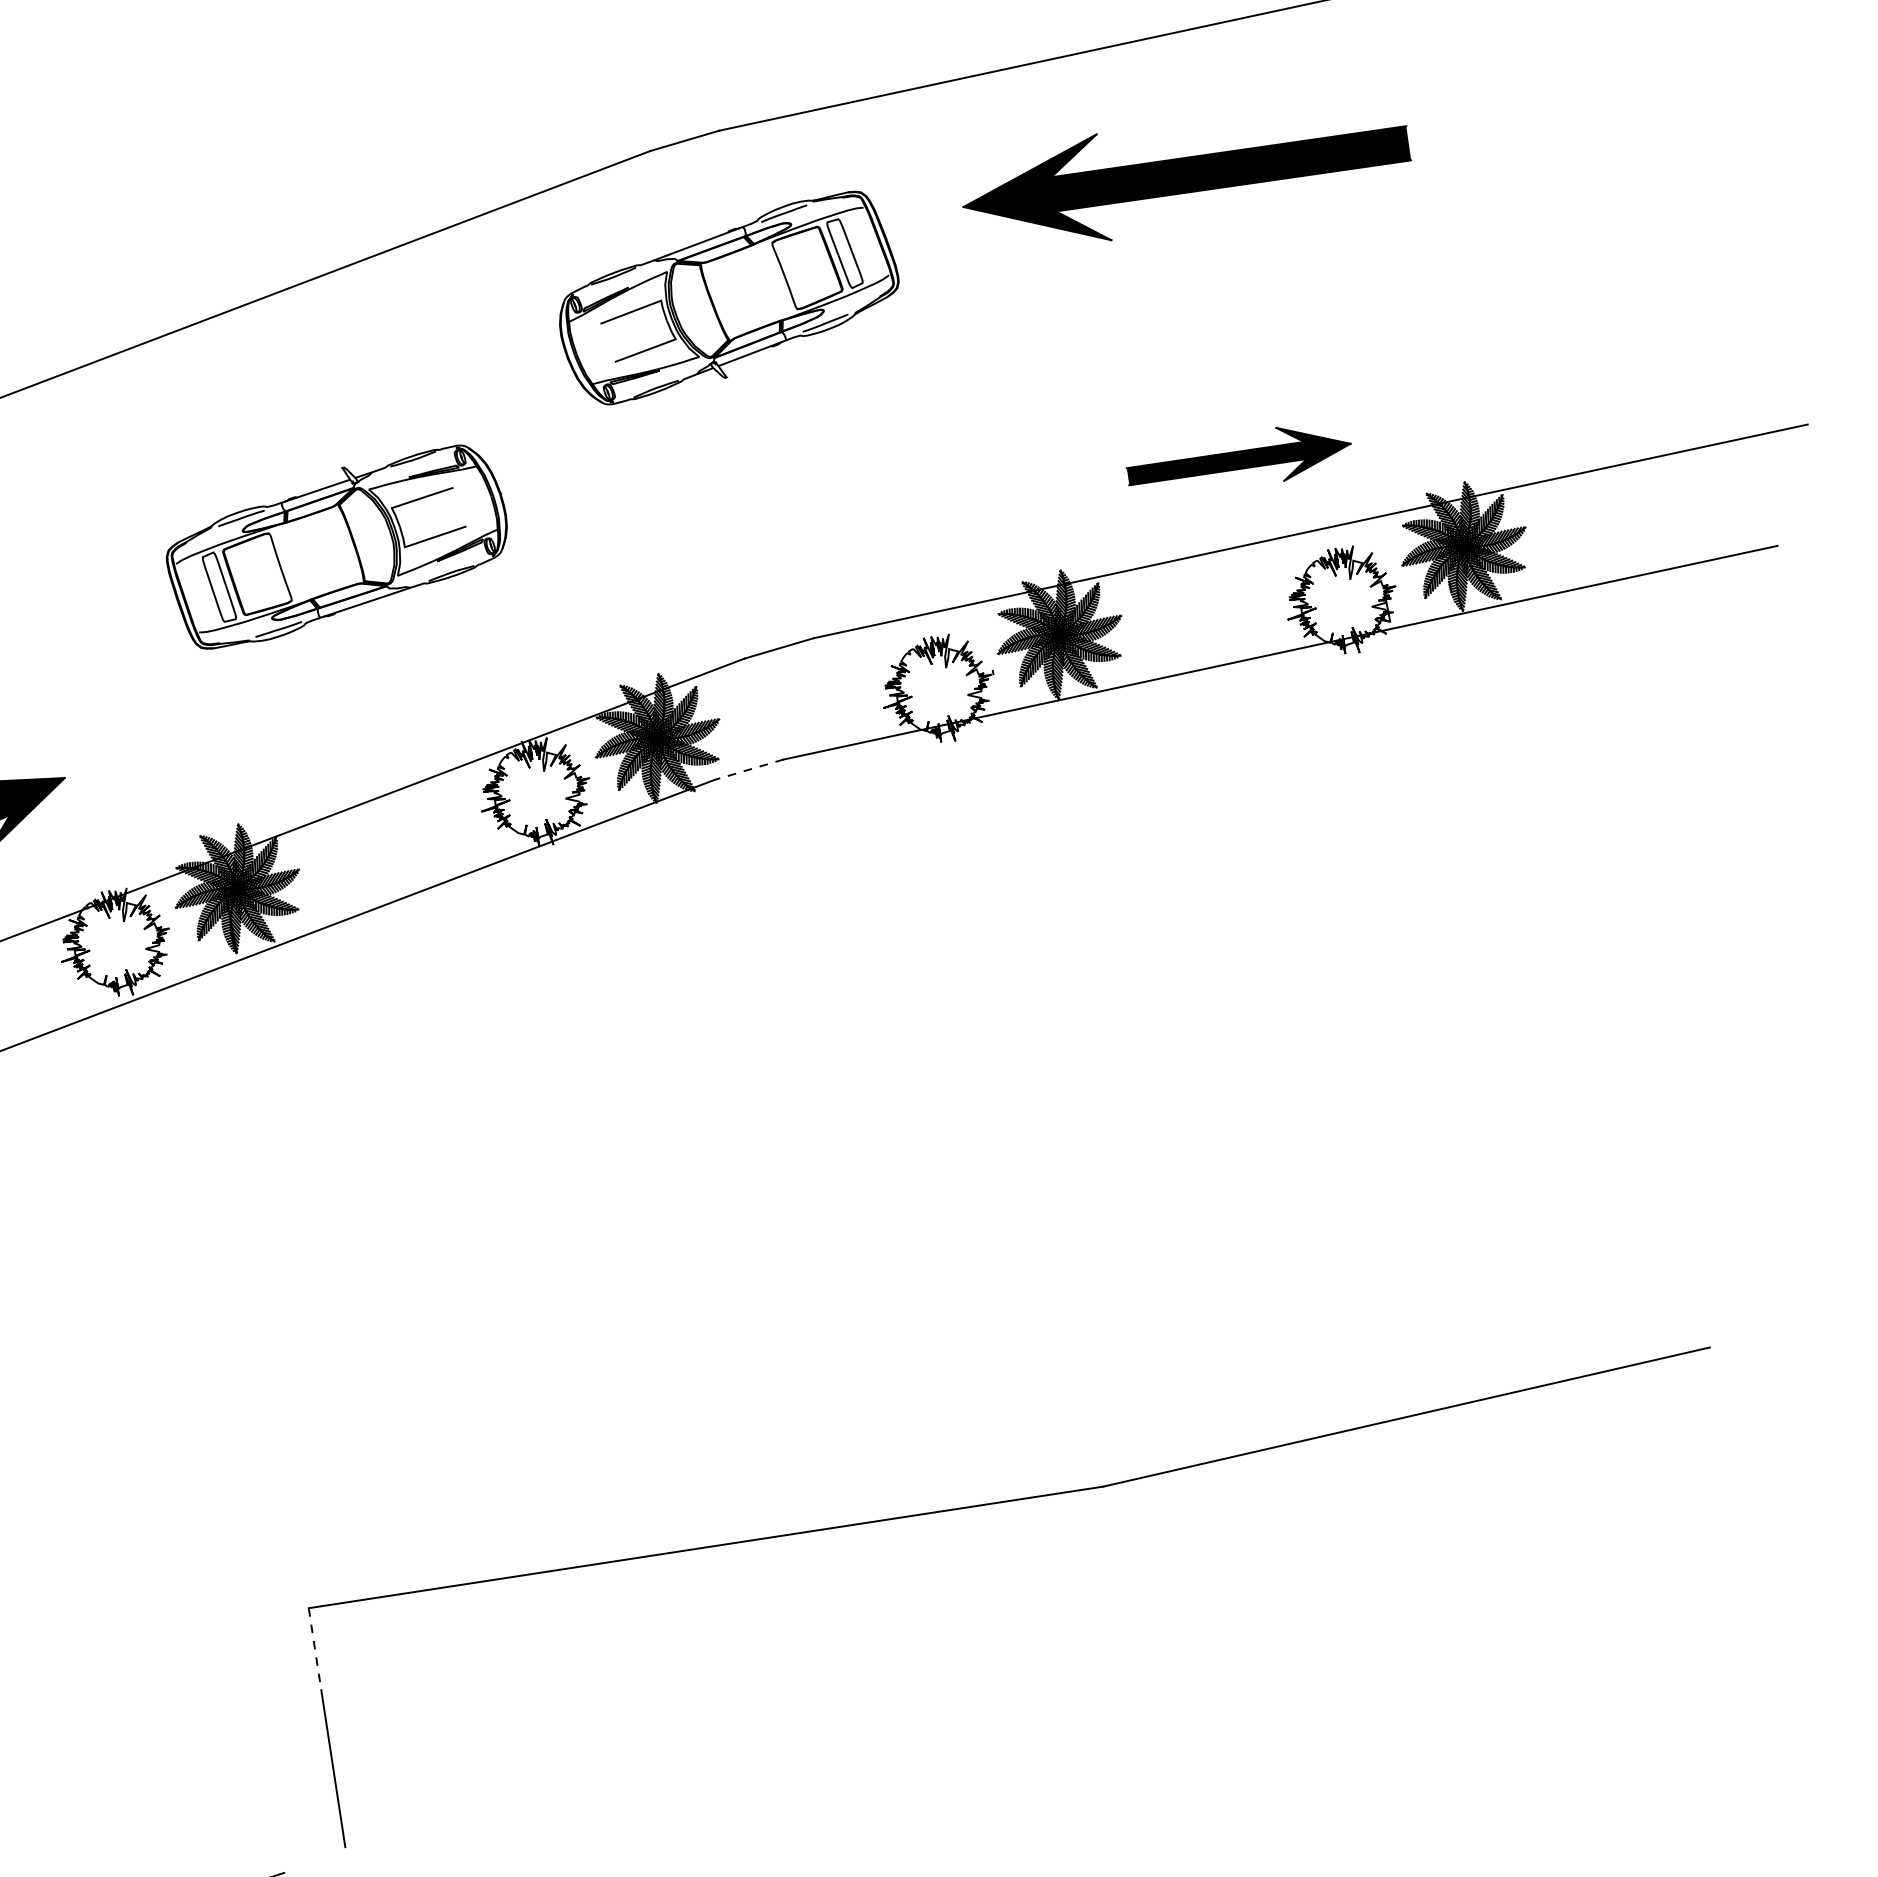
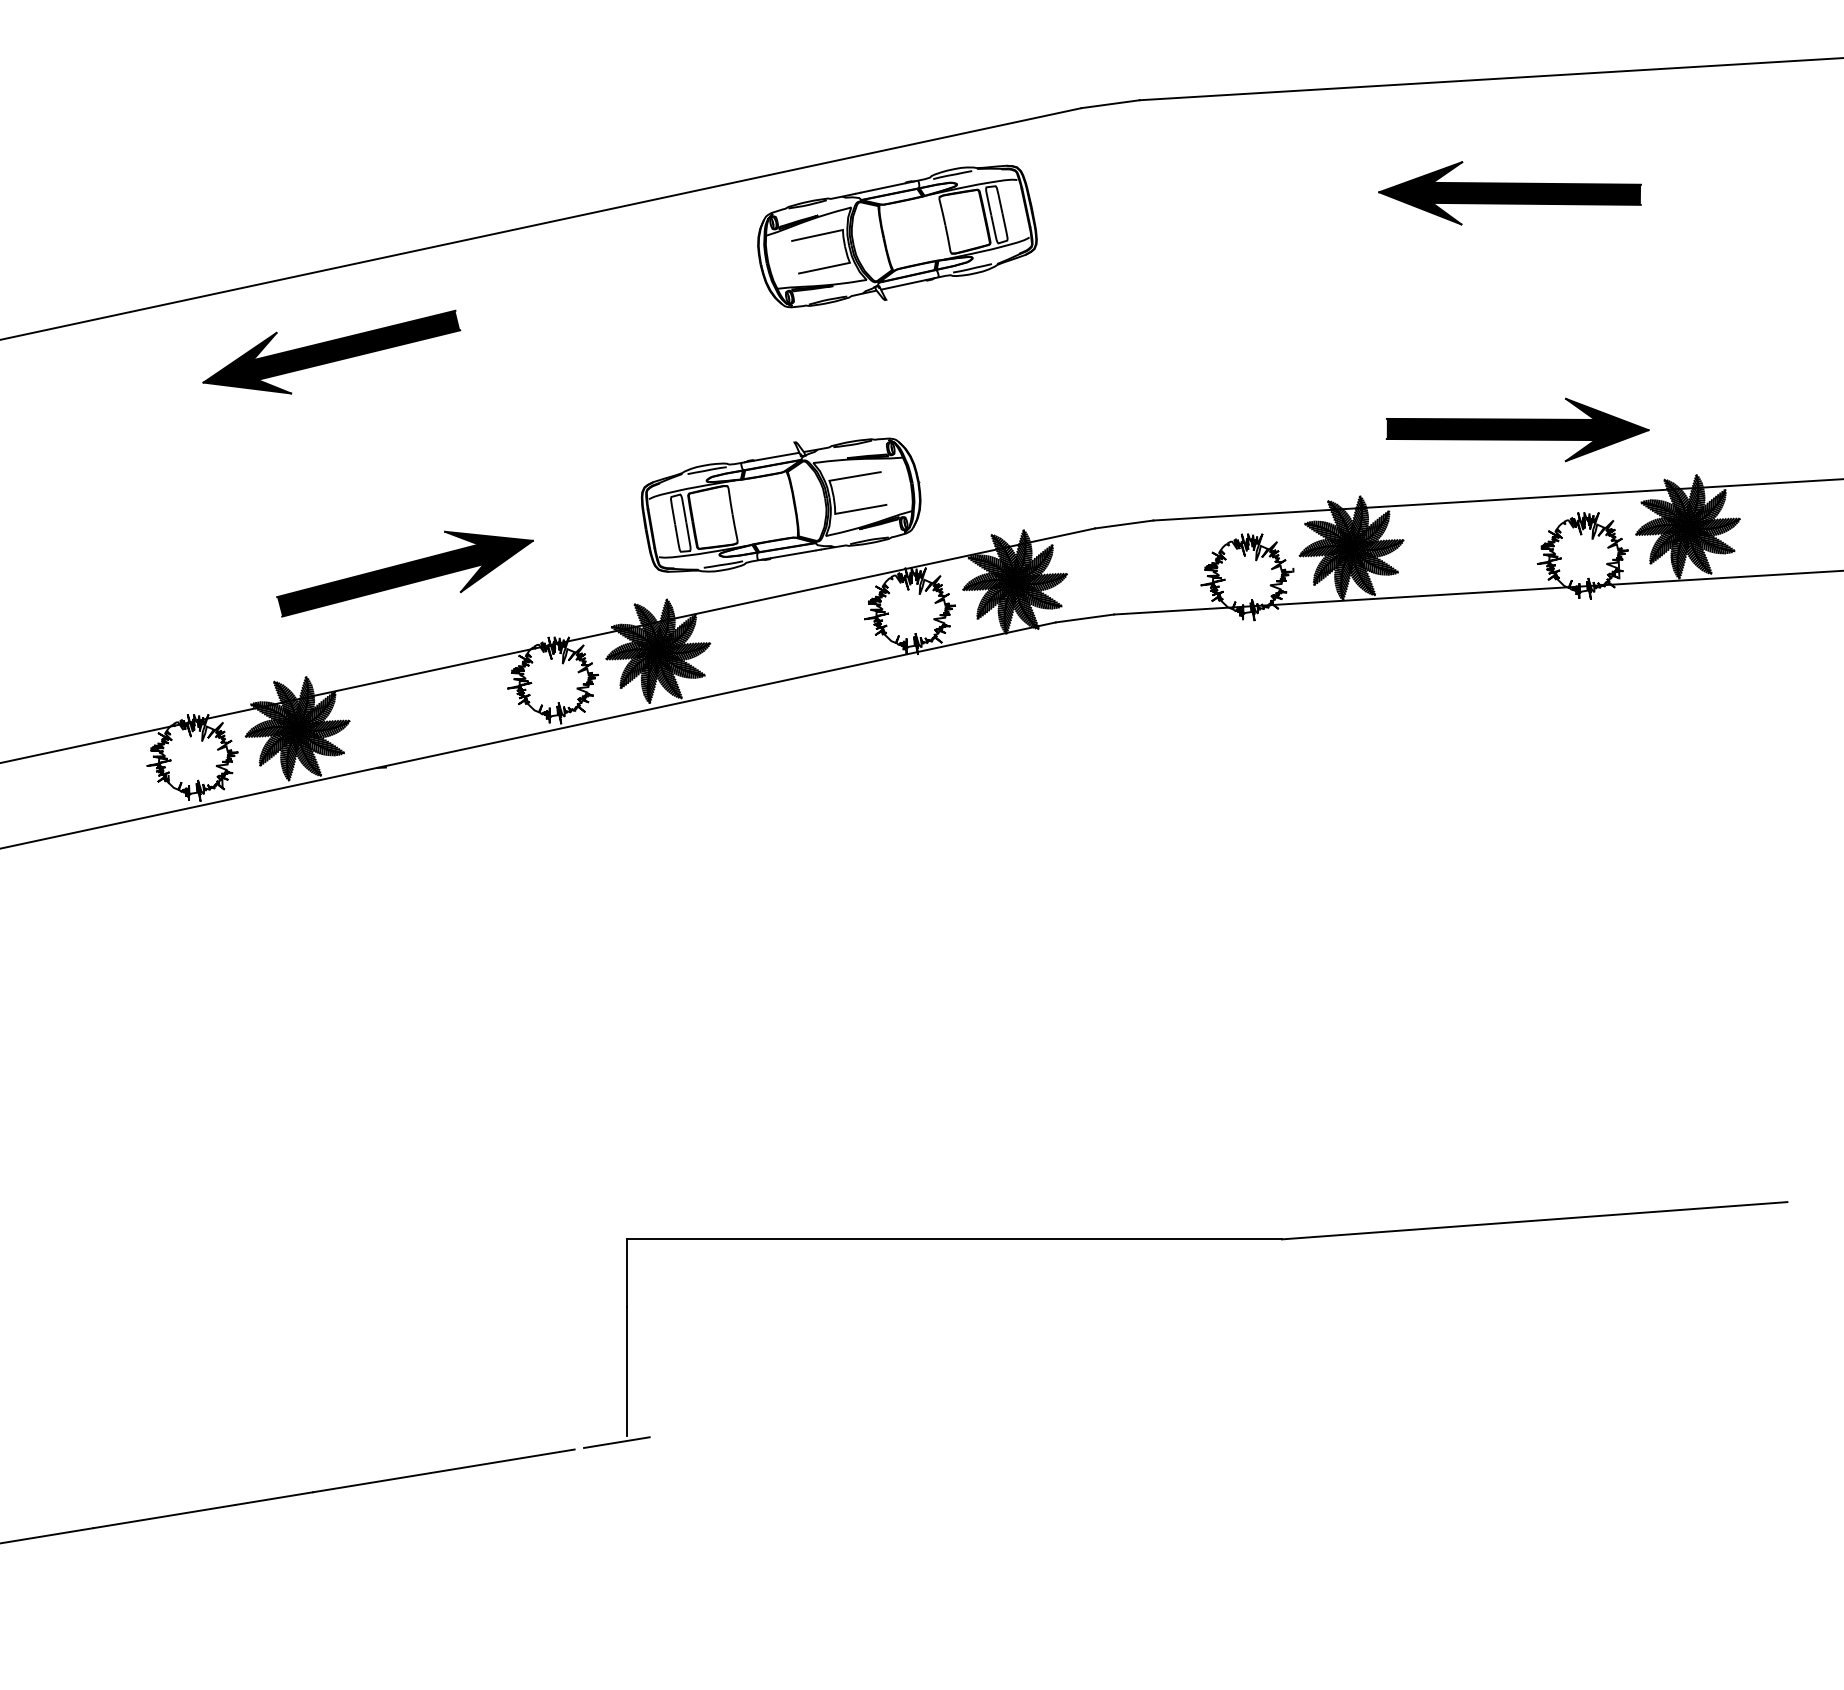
part: (1185, 175) -> (1509, 193), size x0.71
part: (728, 298) -> (897, 236), moved
part: (1238, 460) -> (1517, 429), size x1.43
part: (336, 545) -> (780, 504), moved
line: (748, 769) -> (1084, 618), dashed -> solid
line: (315, 1649) -> (627, 1273), dashed -> solid
line: (333, 1856) -> (616, 1442), added

